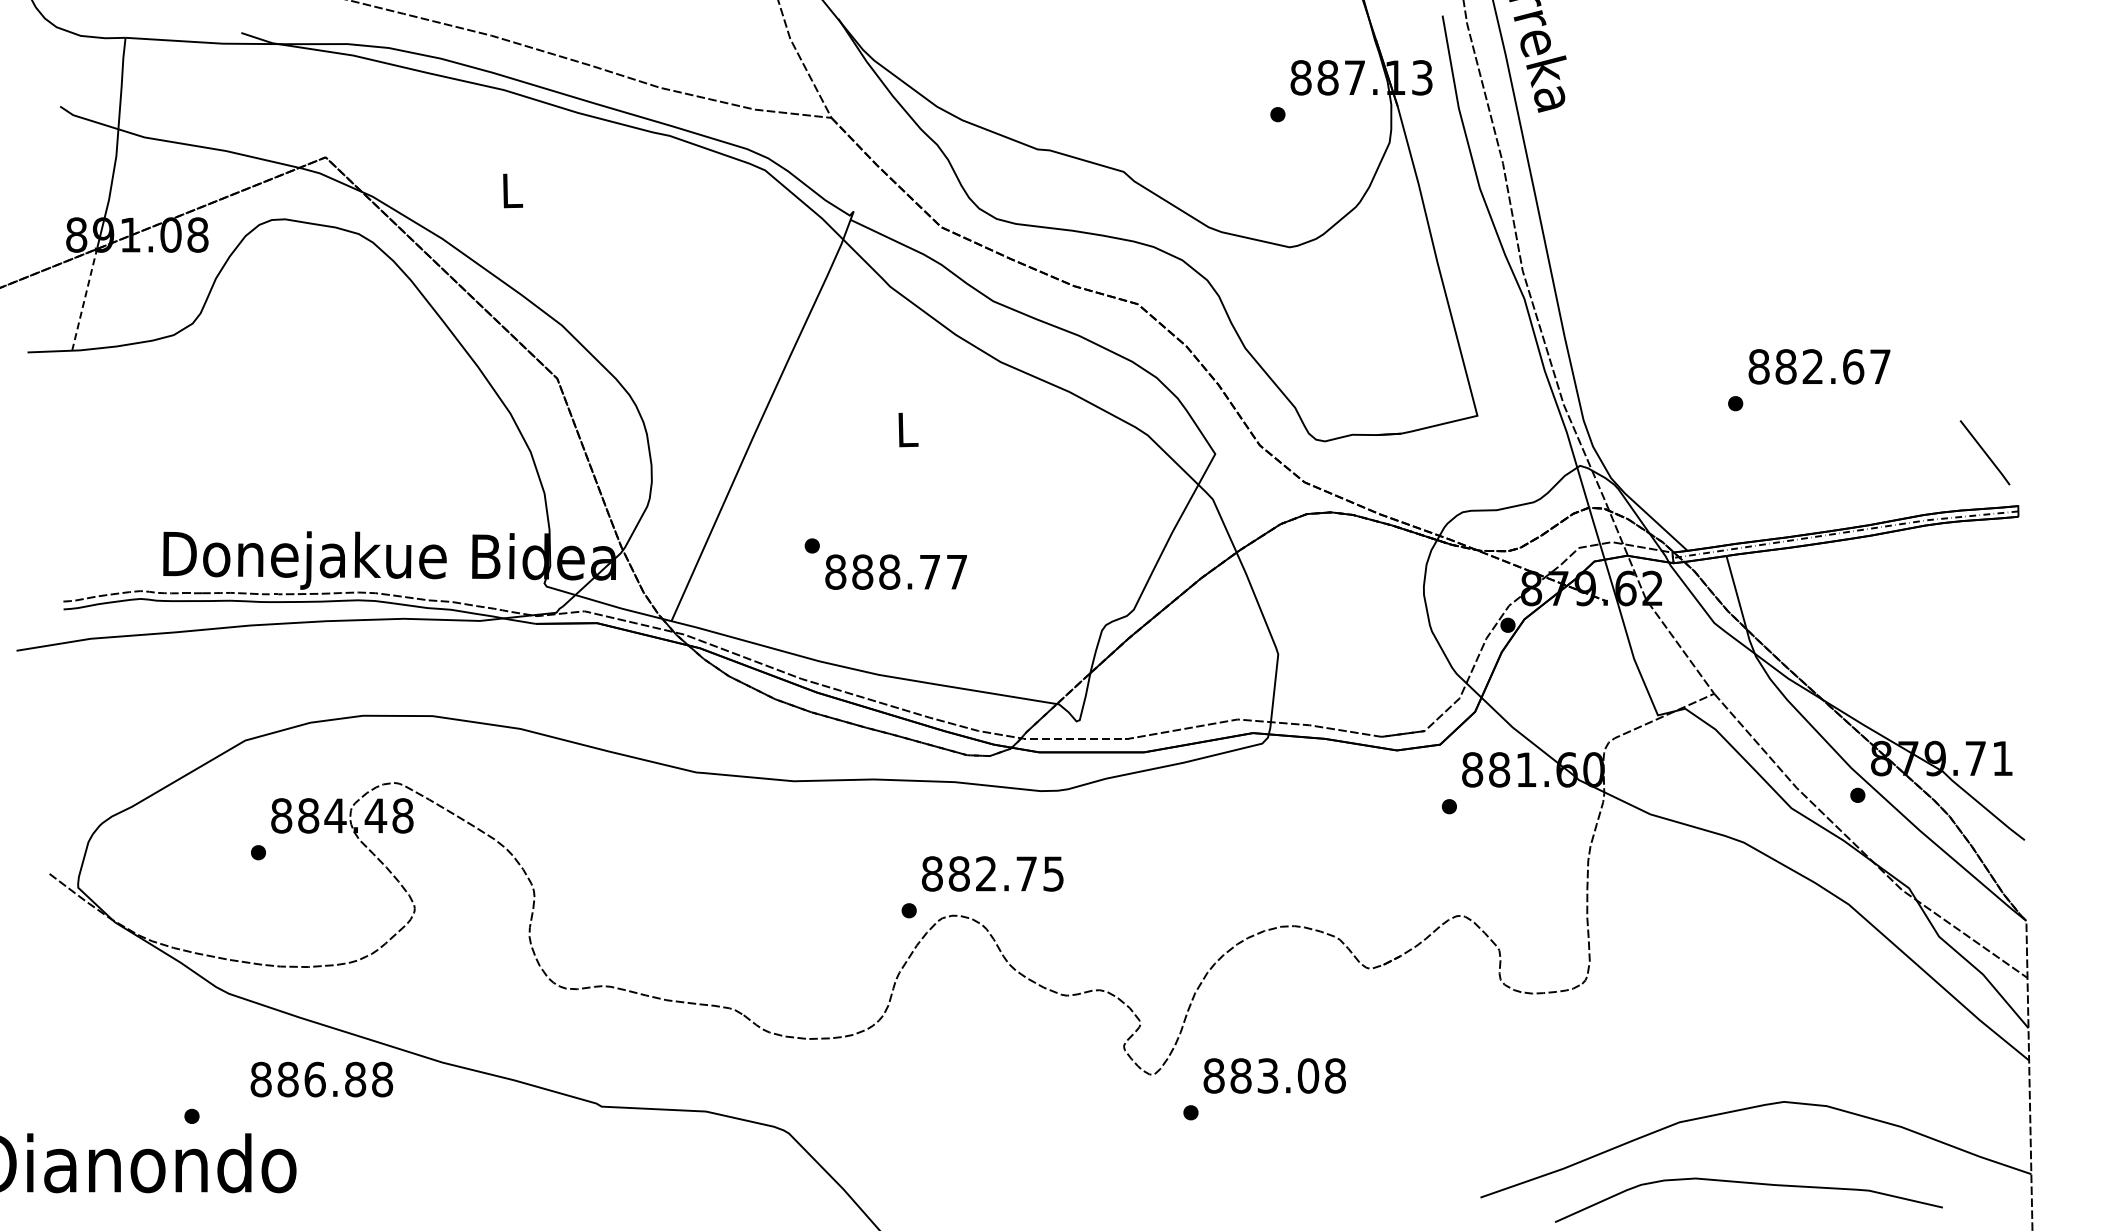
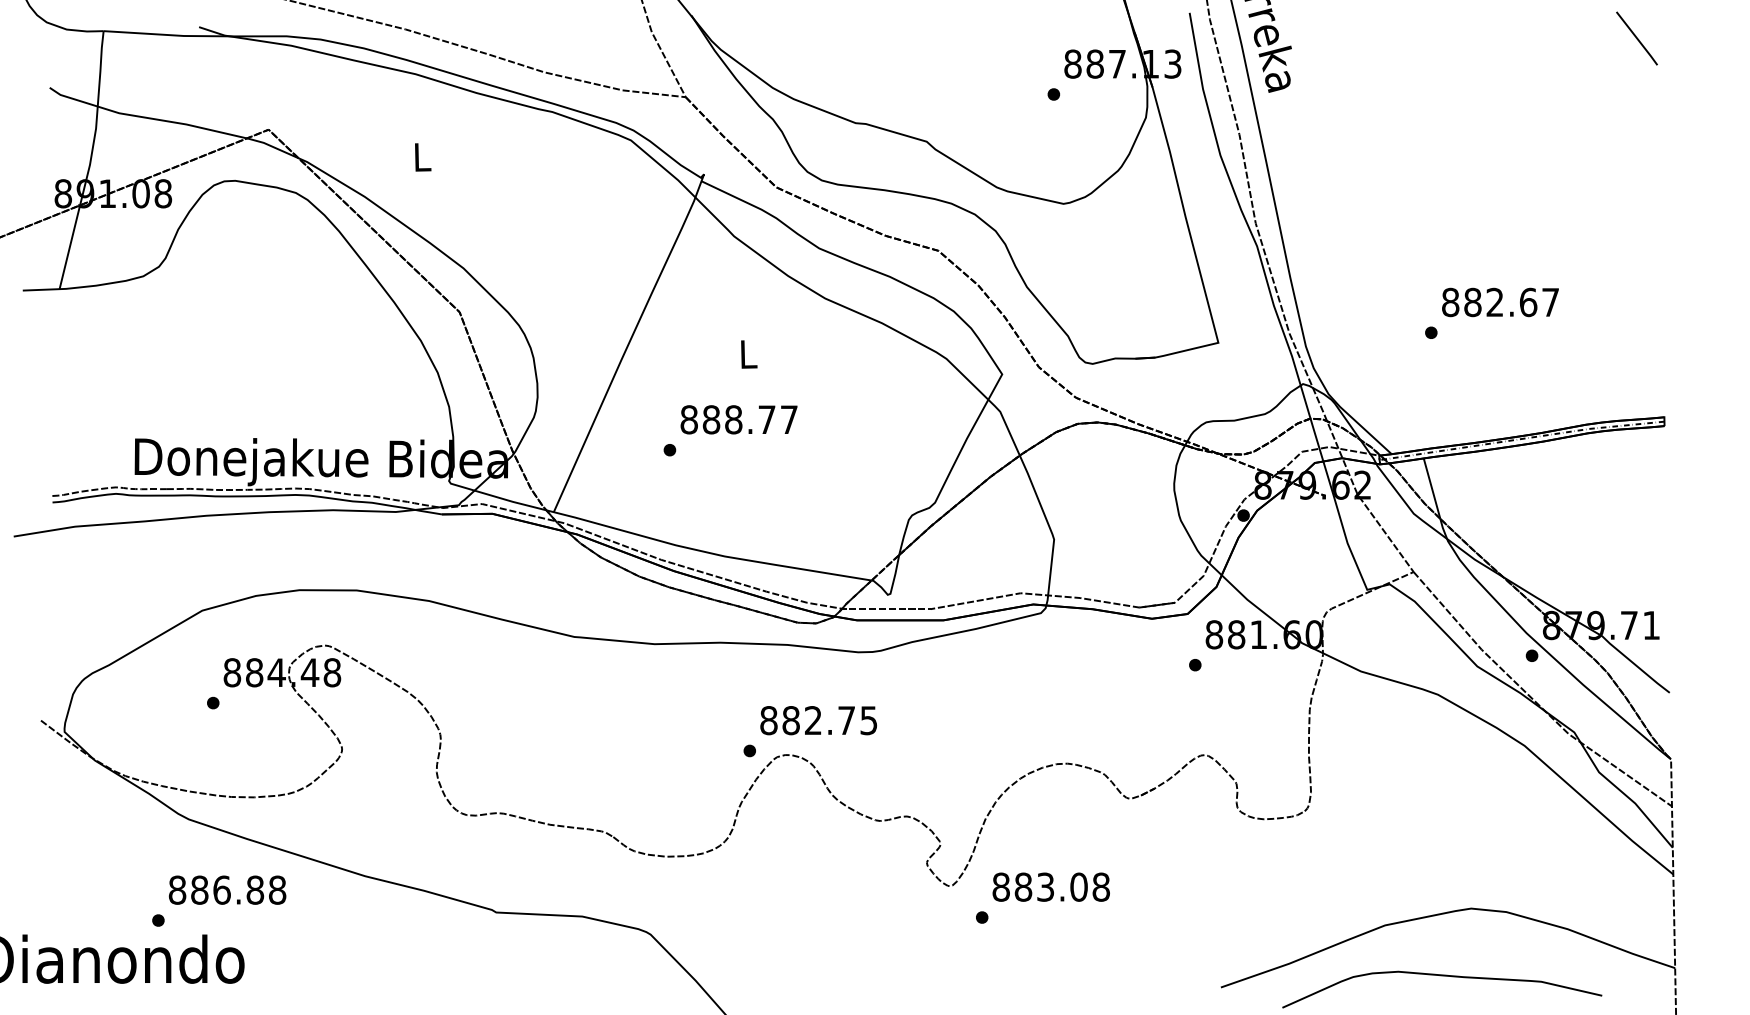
line: (84, 298) -> (69, 246), dashed -> solid
line: (1984, 452) -> (1636, 38), moved
text: (895, 571) -> (738, 419), moved
text: (321, 1079) -> (227, 890), moved

